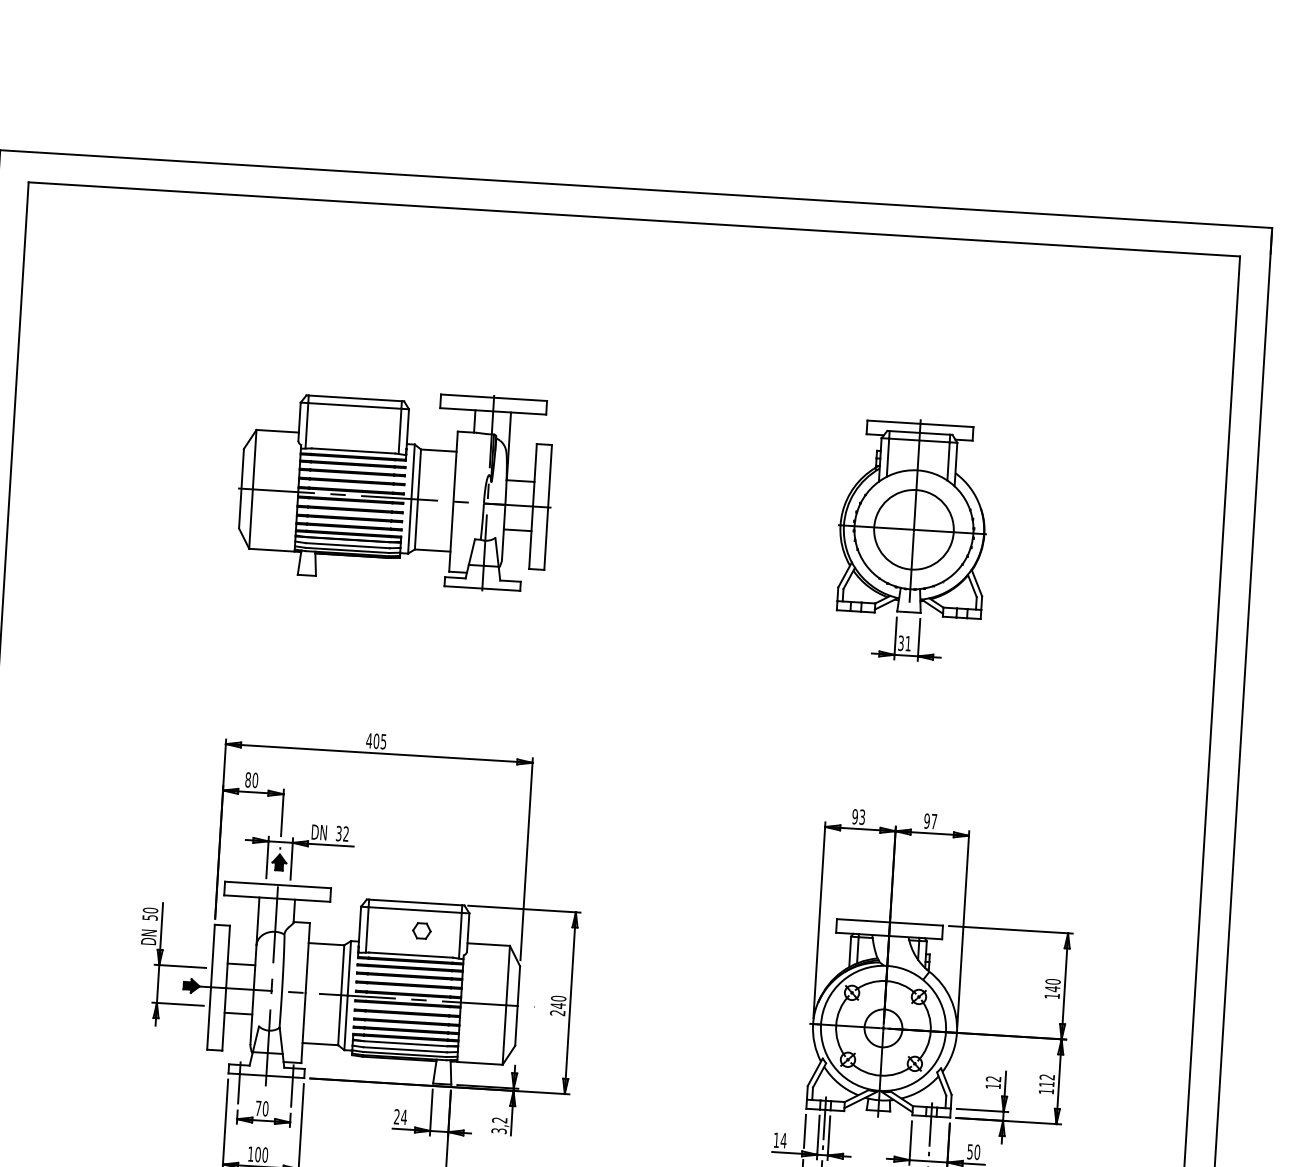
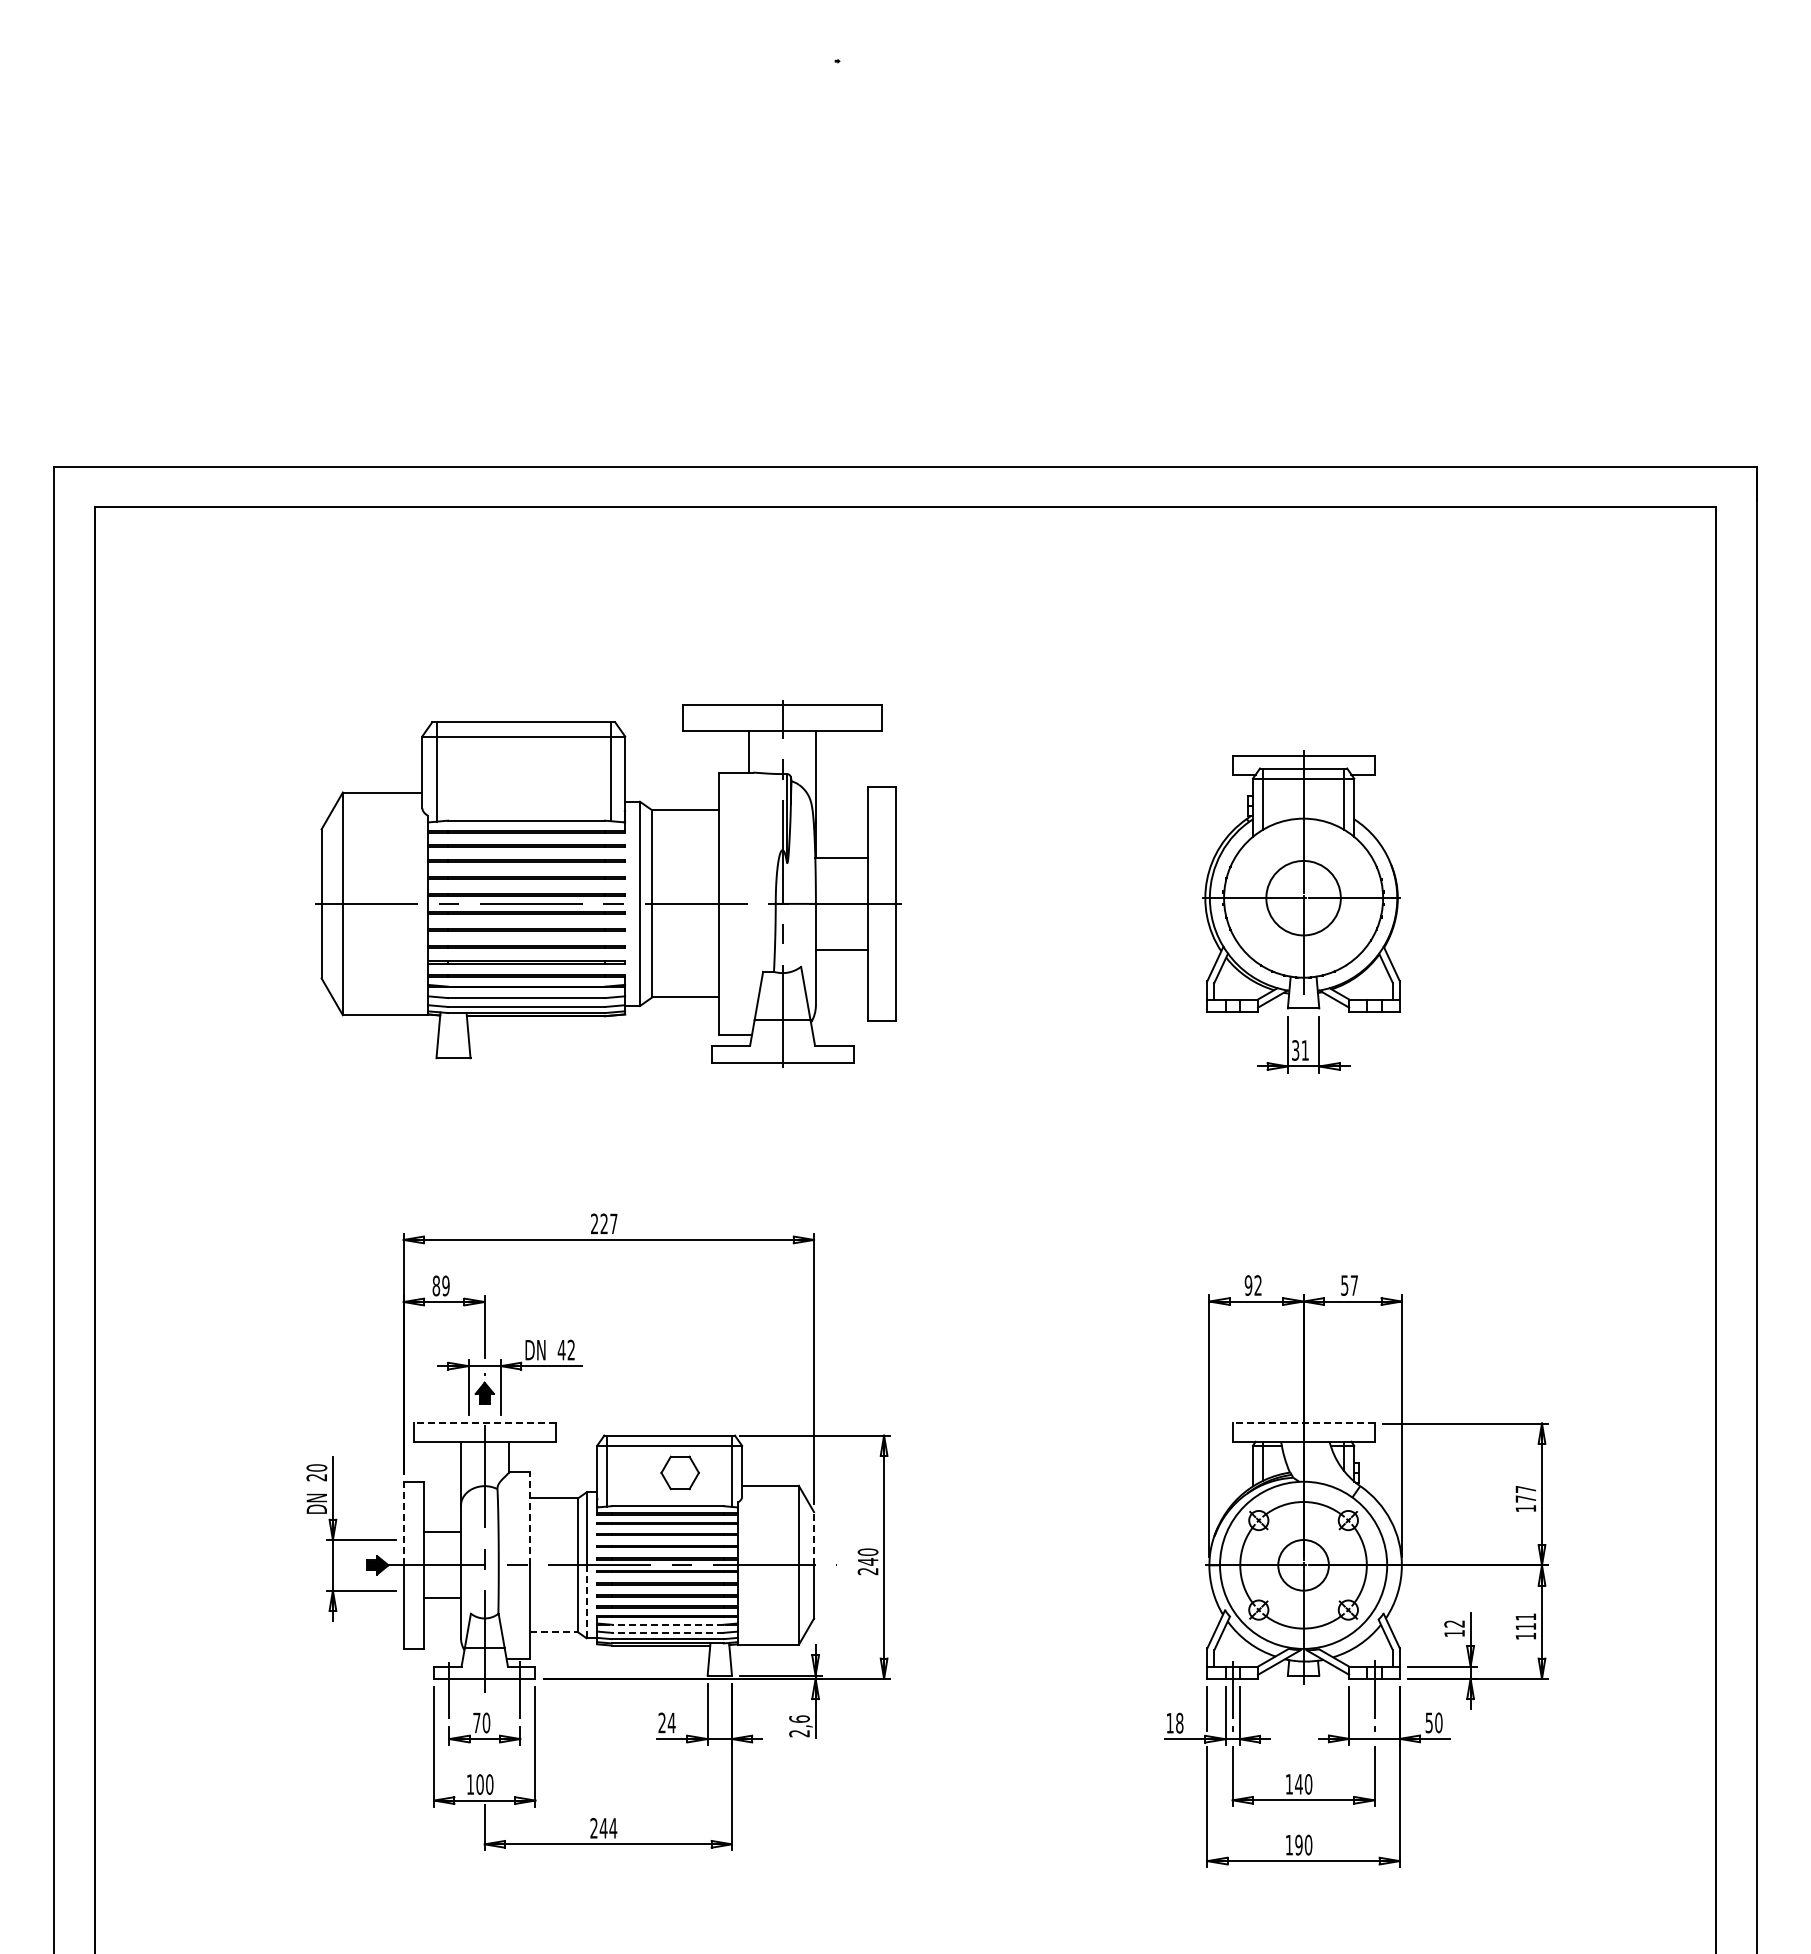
part: (395, 487) -> (608, 883), size x1.4
circle: (913, 529) -> (1303, 897), size x0.7
text: (375, 740) -> (603, 1223), 405 -> 227
text: (254, 780) -> (445, 1286), 80 -> 89
text: (861, 817) -> (1257, 1285), 93 -> 92
text: (926, 821) -> (1344, 1285), 97 -> 57
text: (338, 833) -> (561, 1349), 32 -> 42
line: (277, 884) -> (484, 1423), solid -> dashed
text: (149, 917) -> (316, 1477), 50 -> 20
line: (889, 922) -> (1303, 1423), solid -> dashed
part: (422, 931) -> (680, 1473), size x1.6
line: (212, 955) -> (403, 1523), solid -> dashed
line: (307, 958) -> (530, 1518), solid -> dashed
line: (519, 985) -> (814, 1538), solid -> dashed
text: (1052, 985) -> (1525, 1494), 140 -> 177
line: (345, 1022) -> (586, 1601), solid -> dashed
line: (405, 1043) -> (667, 1624), solid -> dashed
line: (320, 1044) -> (554, 1632), solid -> dashed
line: (405, 1049) -> (667, 1632), solid -> dashed
text: (1046, 1076) -> (1525, 1616), 112 -> 111
text: (499, 1125) -> (799, 1726), 3,2 -> 2,6
text: (783, 1140) -> (1179, 1722), 14 -> 18

